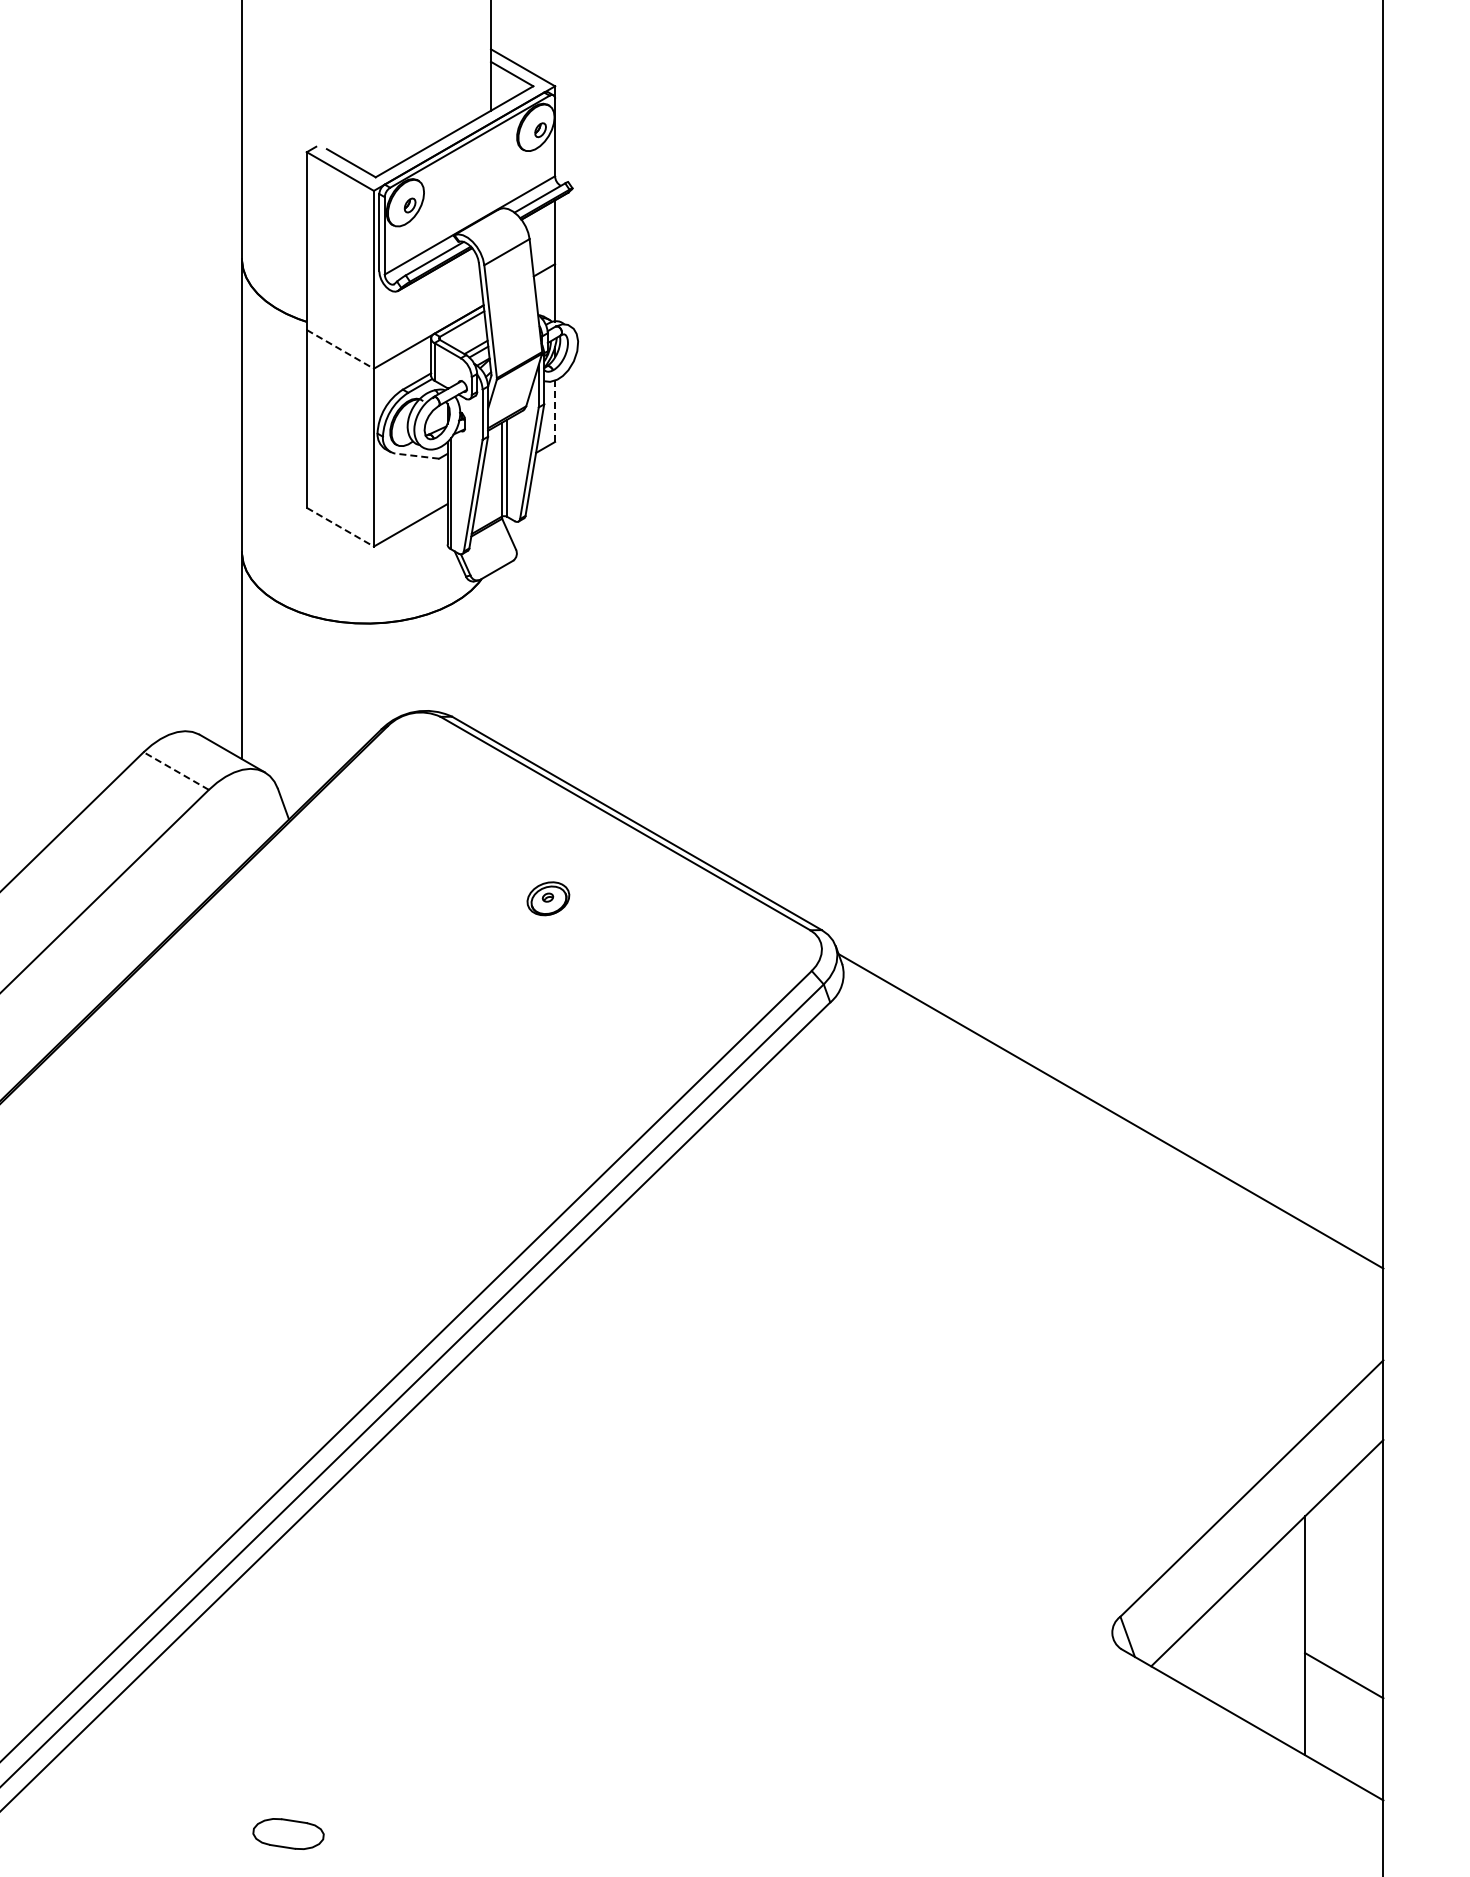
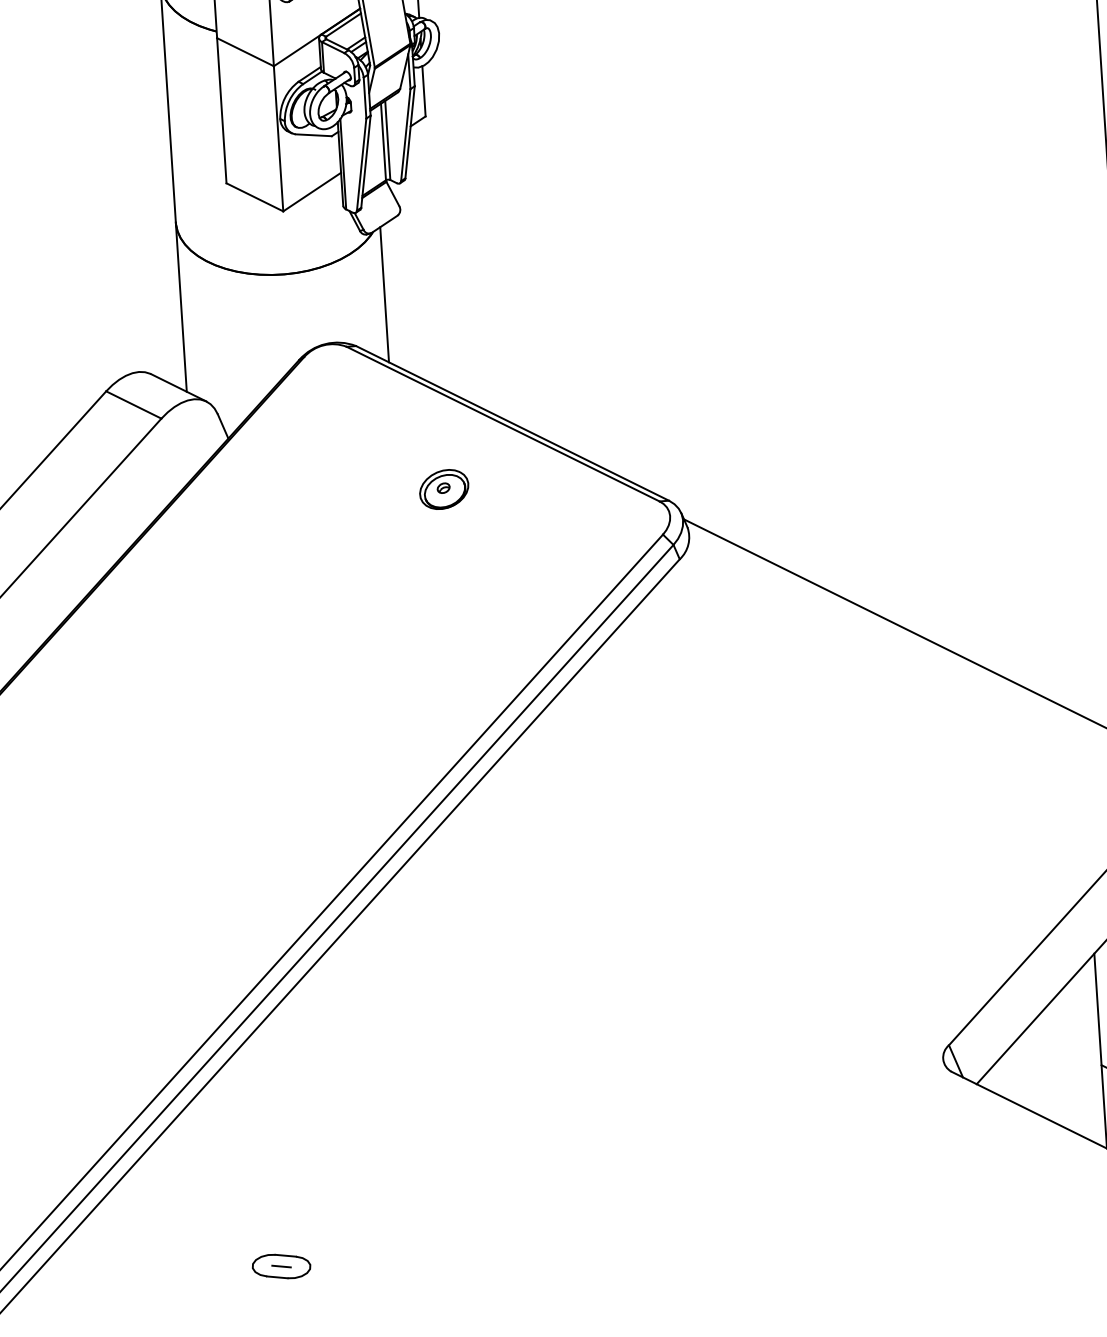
line: (340, 349) -> (245, 52), dashed -> solid
line: (555, 411) -> (424, 91), dashed -> solid
line: (416, 456) -> (313, 135), dashed -> solid
line: (340, 527) -> (255, 197), dashed -> solid
line: (491, 656) -> (385, 294), added
line: (176, 771) -> (134, 405), dashed -> solid
part: (548, 898) -> (444, 489), size x1.43
line: (288, 1833) -> (281, 1266), added

